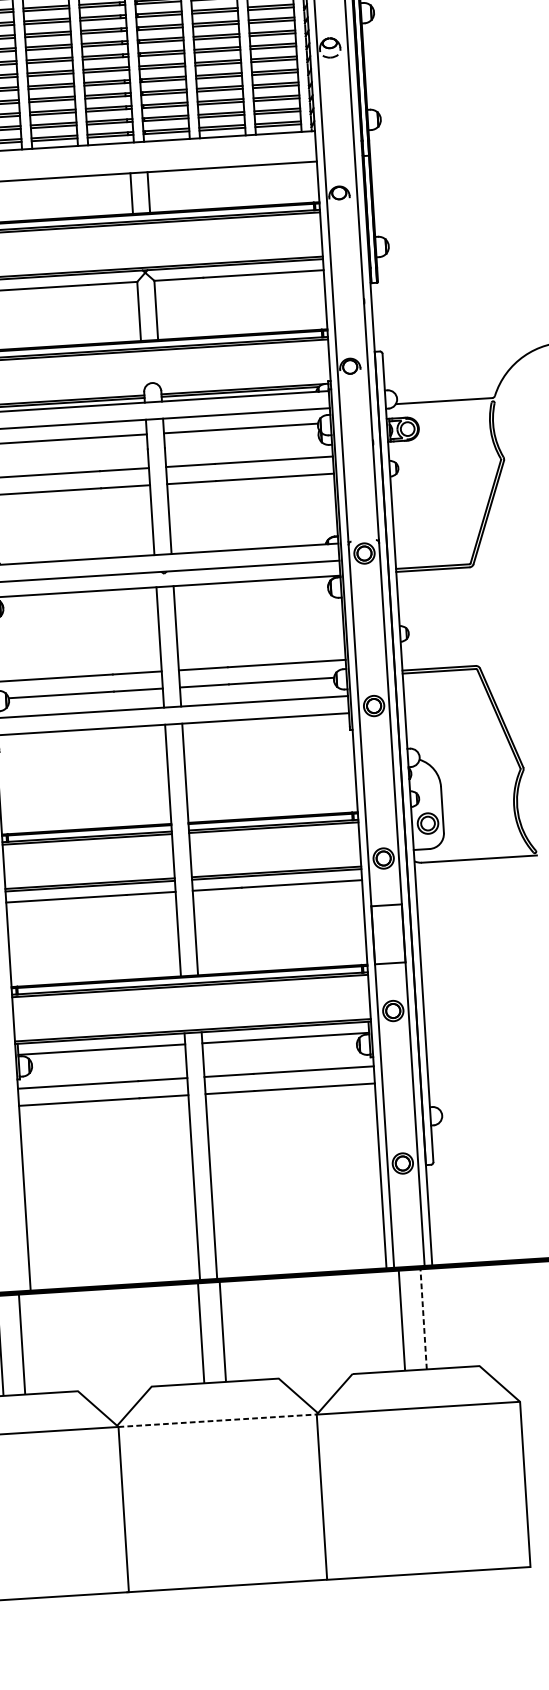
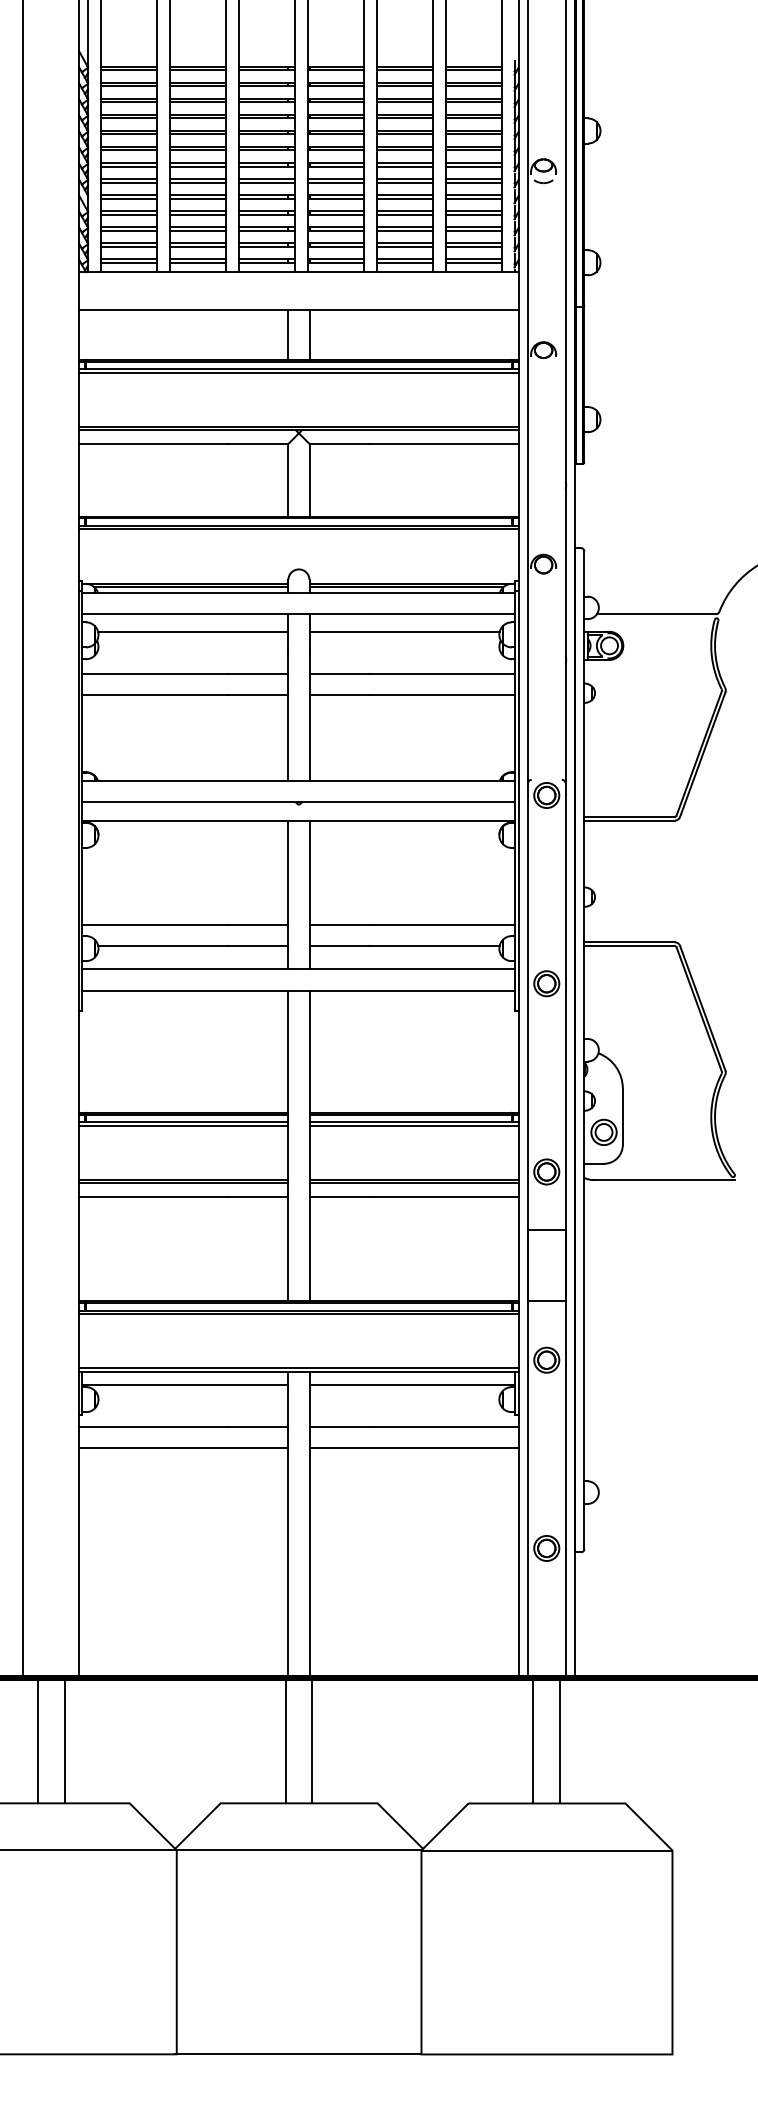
line: (423, 1318) -> (560, 1740), dashed -> solid
line: (217, 1420) -> (299, 1850), dashed -> solid

